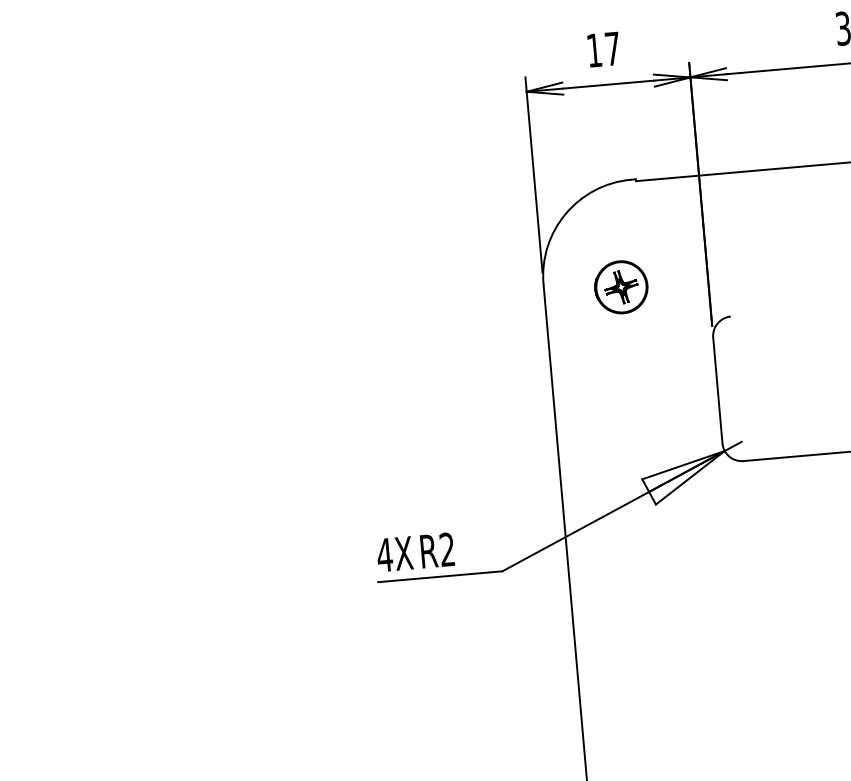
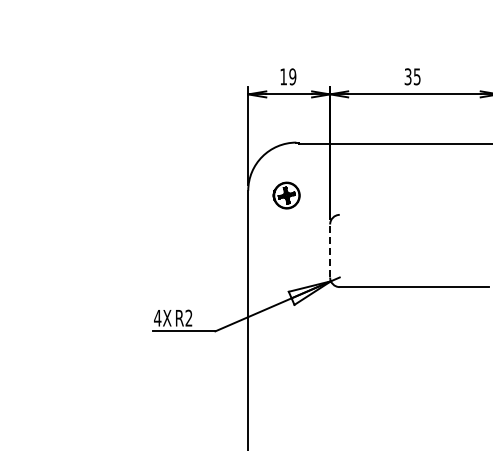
text: (612, 48) -> (292, 76), 17 -> 19
line: (718, 389) -> (330, 250), solid -> dashed

